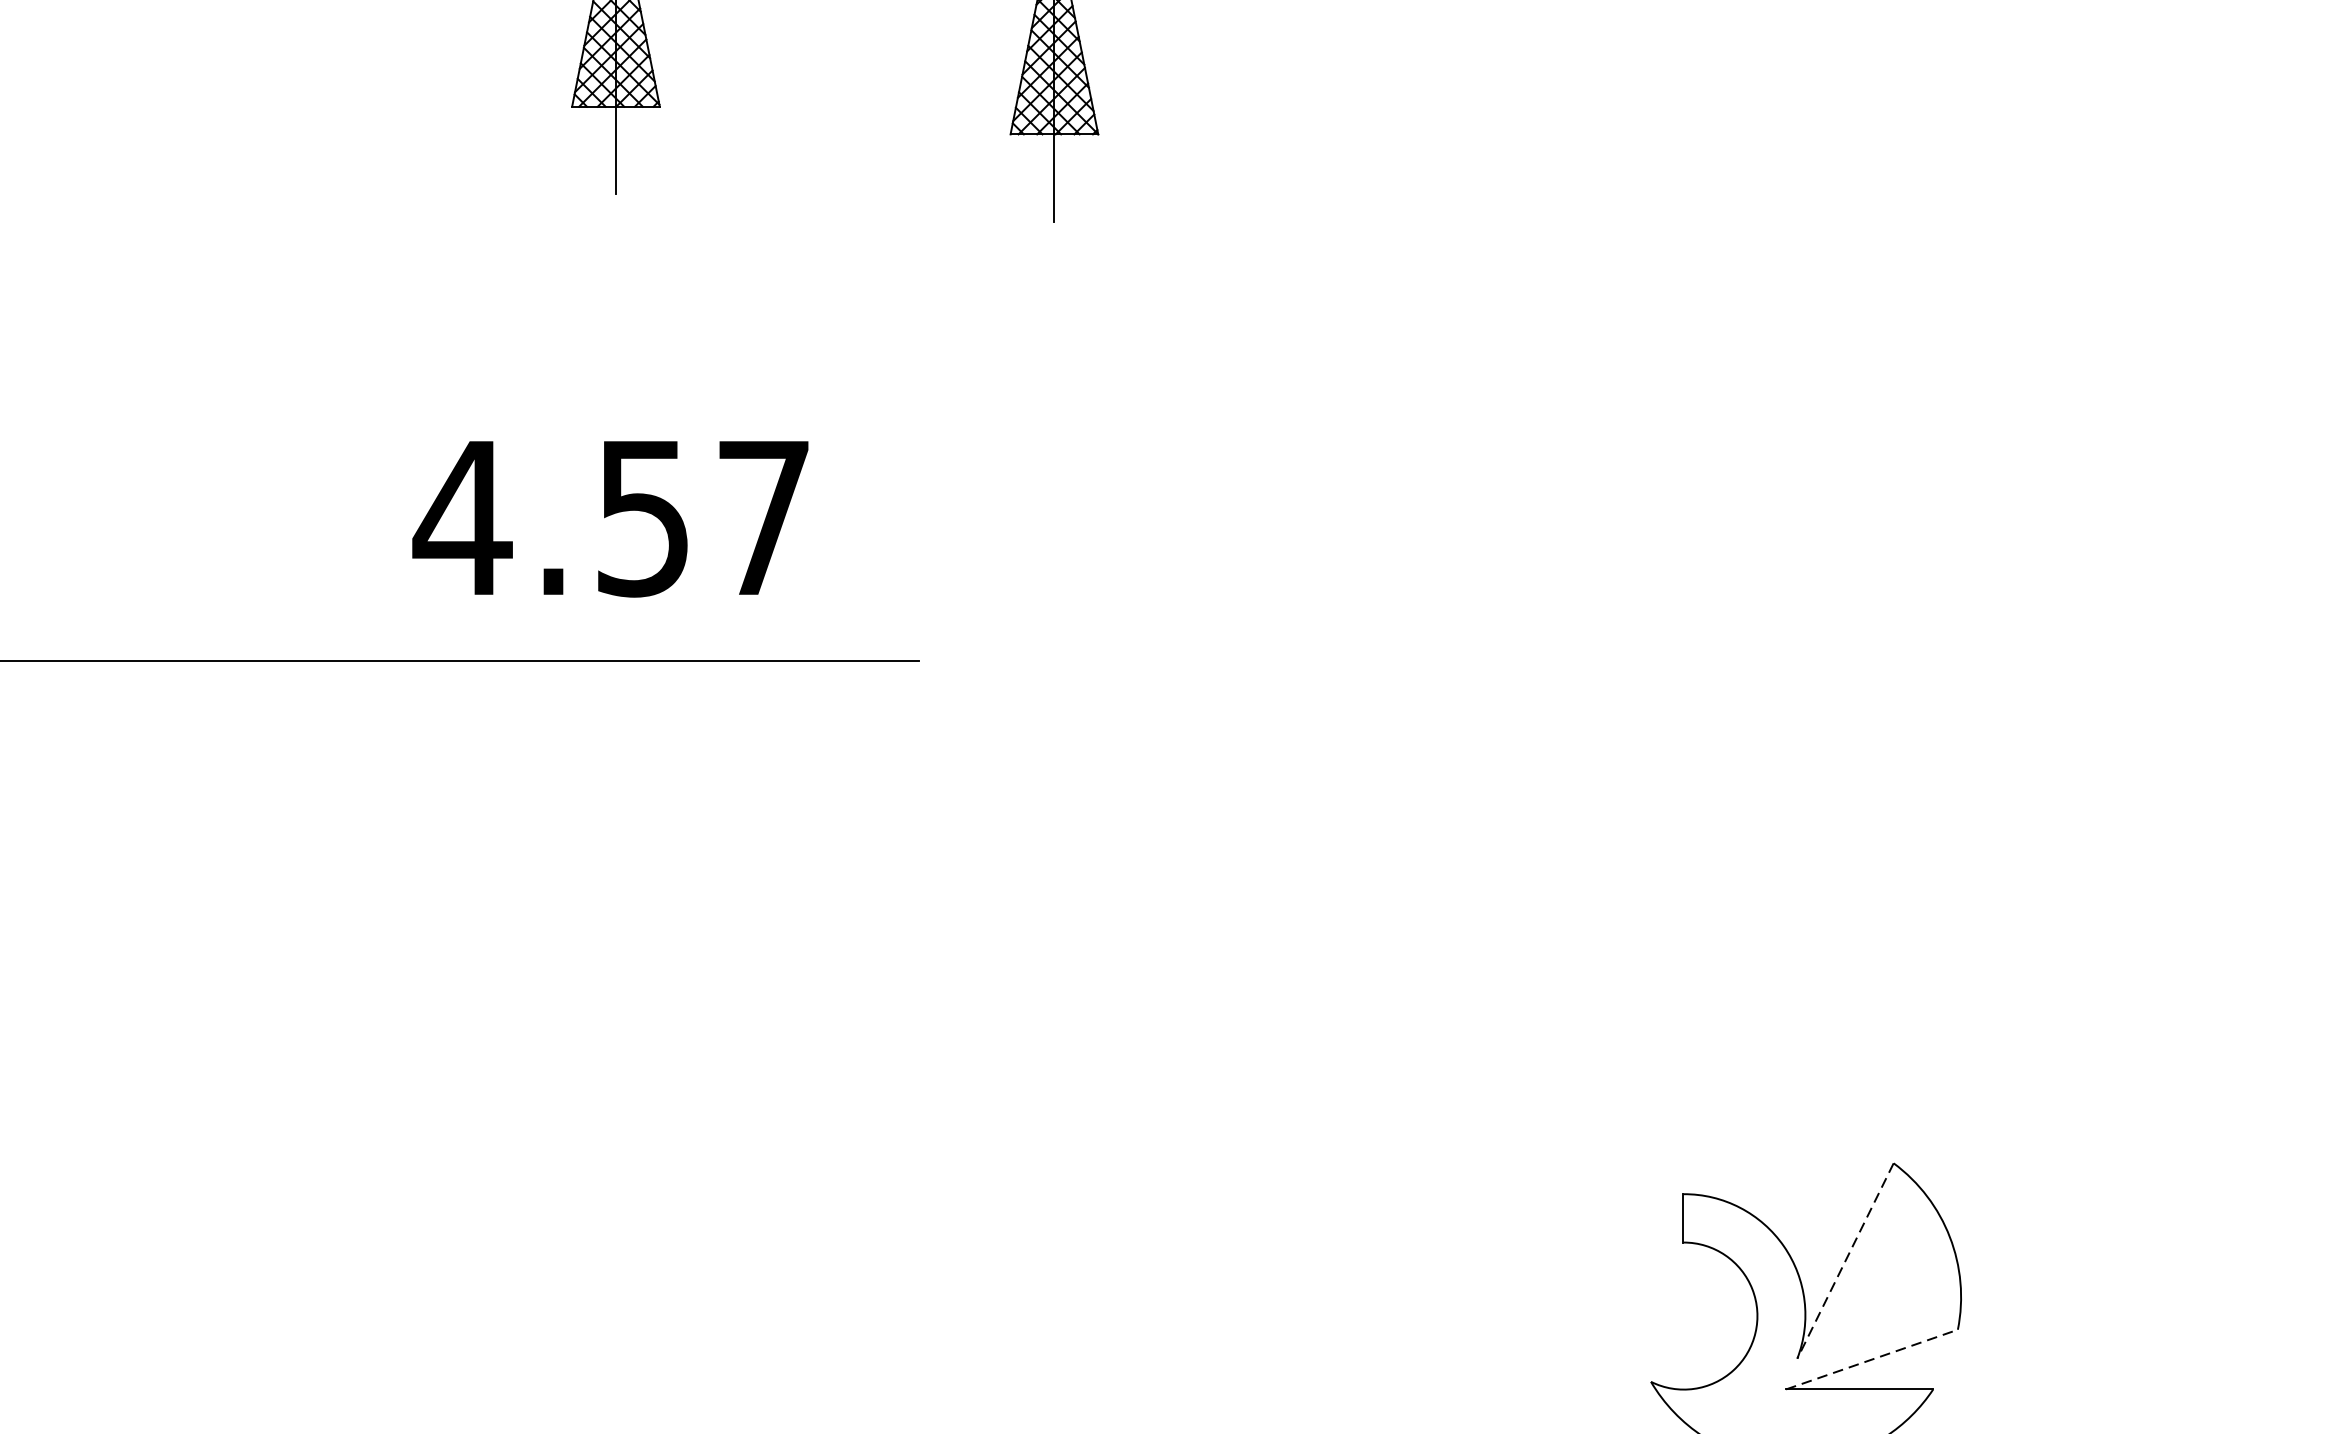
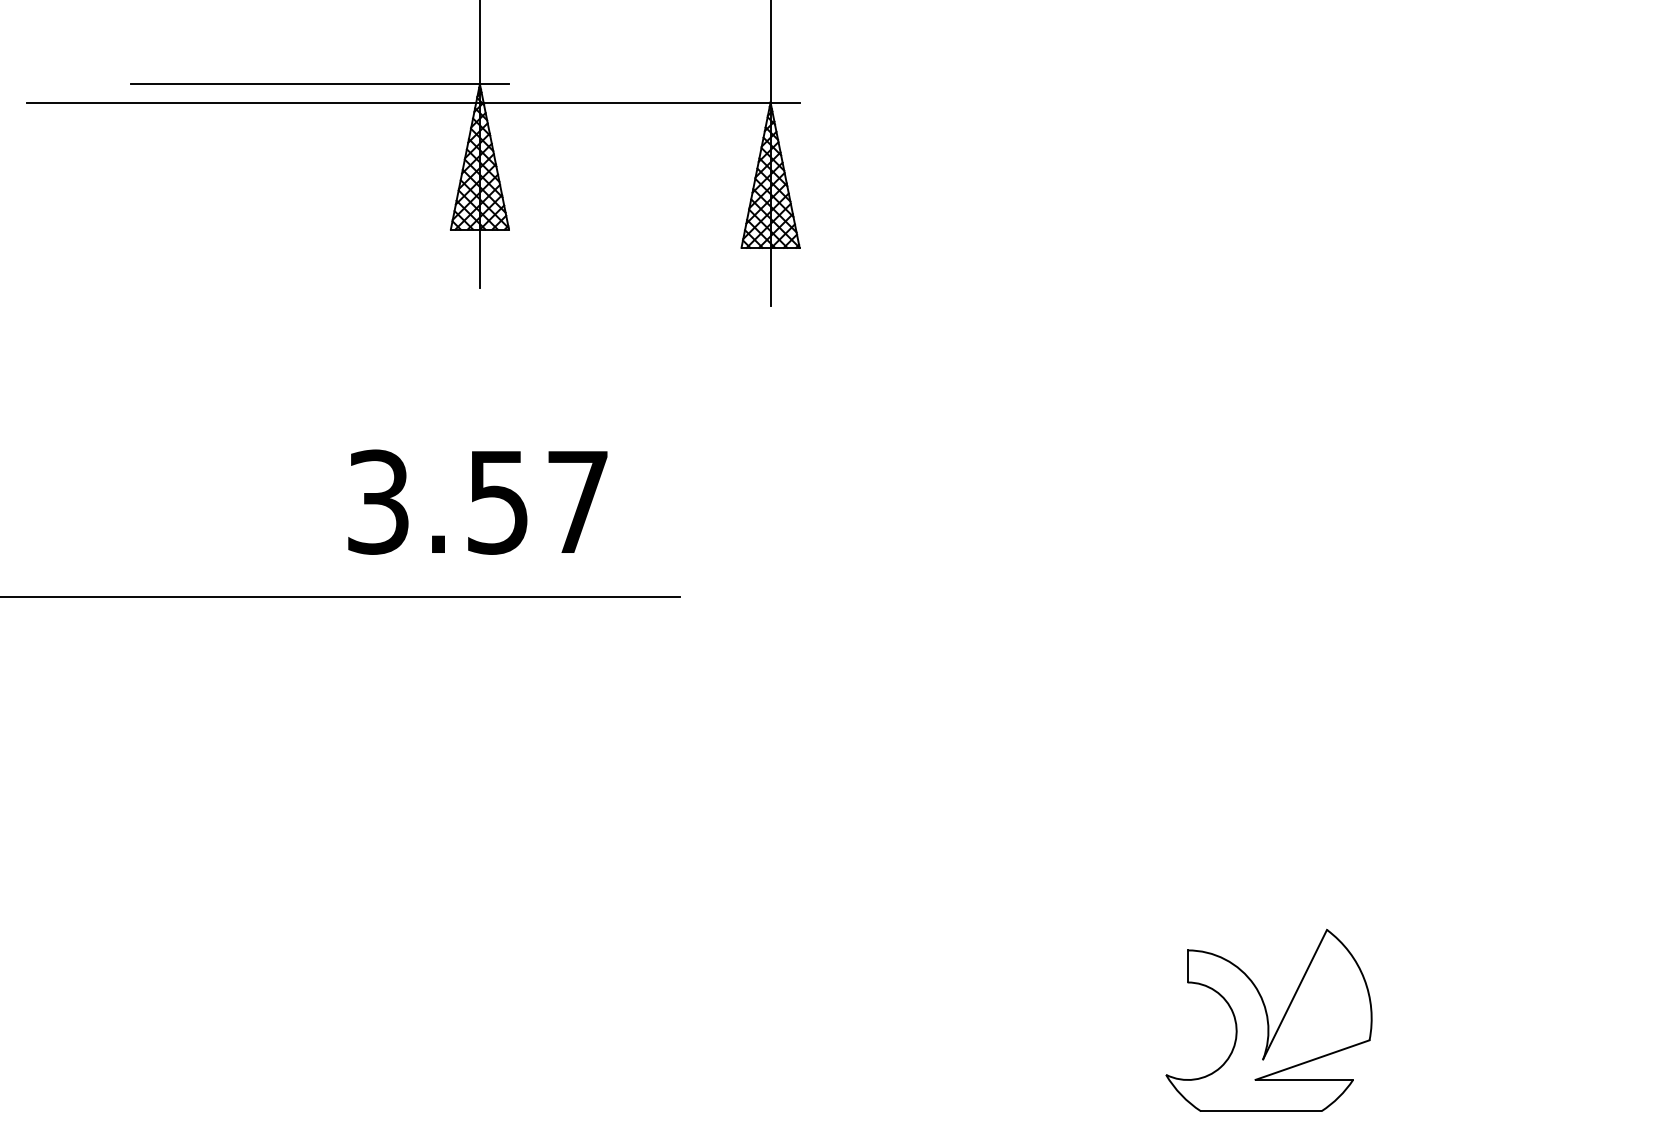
text: (461, 517) -> (377, 501), 4.57 -> 3.57
line: (1844, 1262) -> (1294, 995), dashed -> solid
line: (1873, 1358) -> (1313, 1059), dashed -> solid

